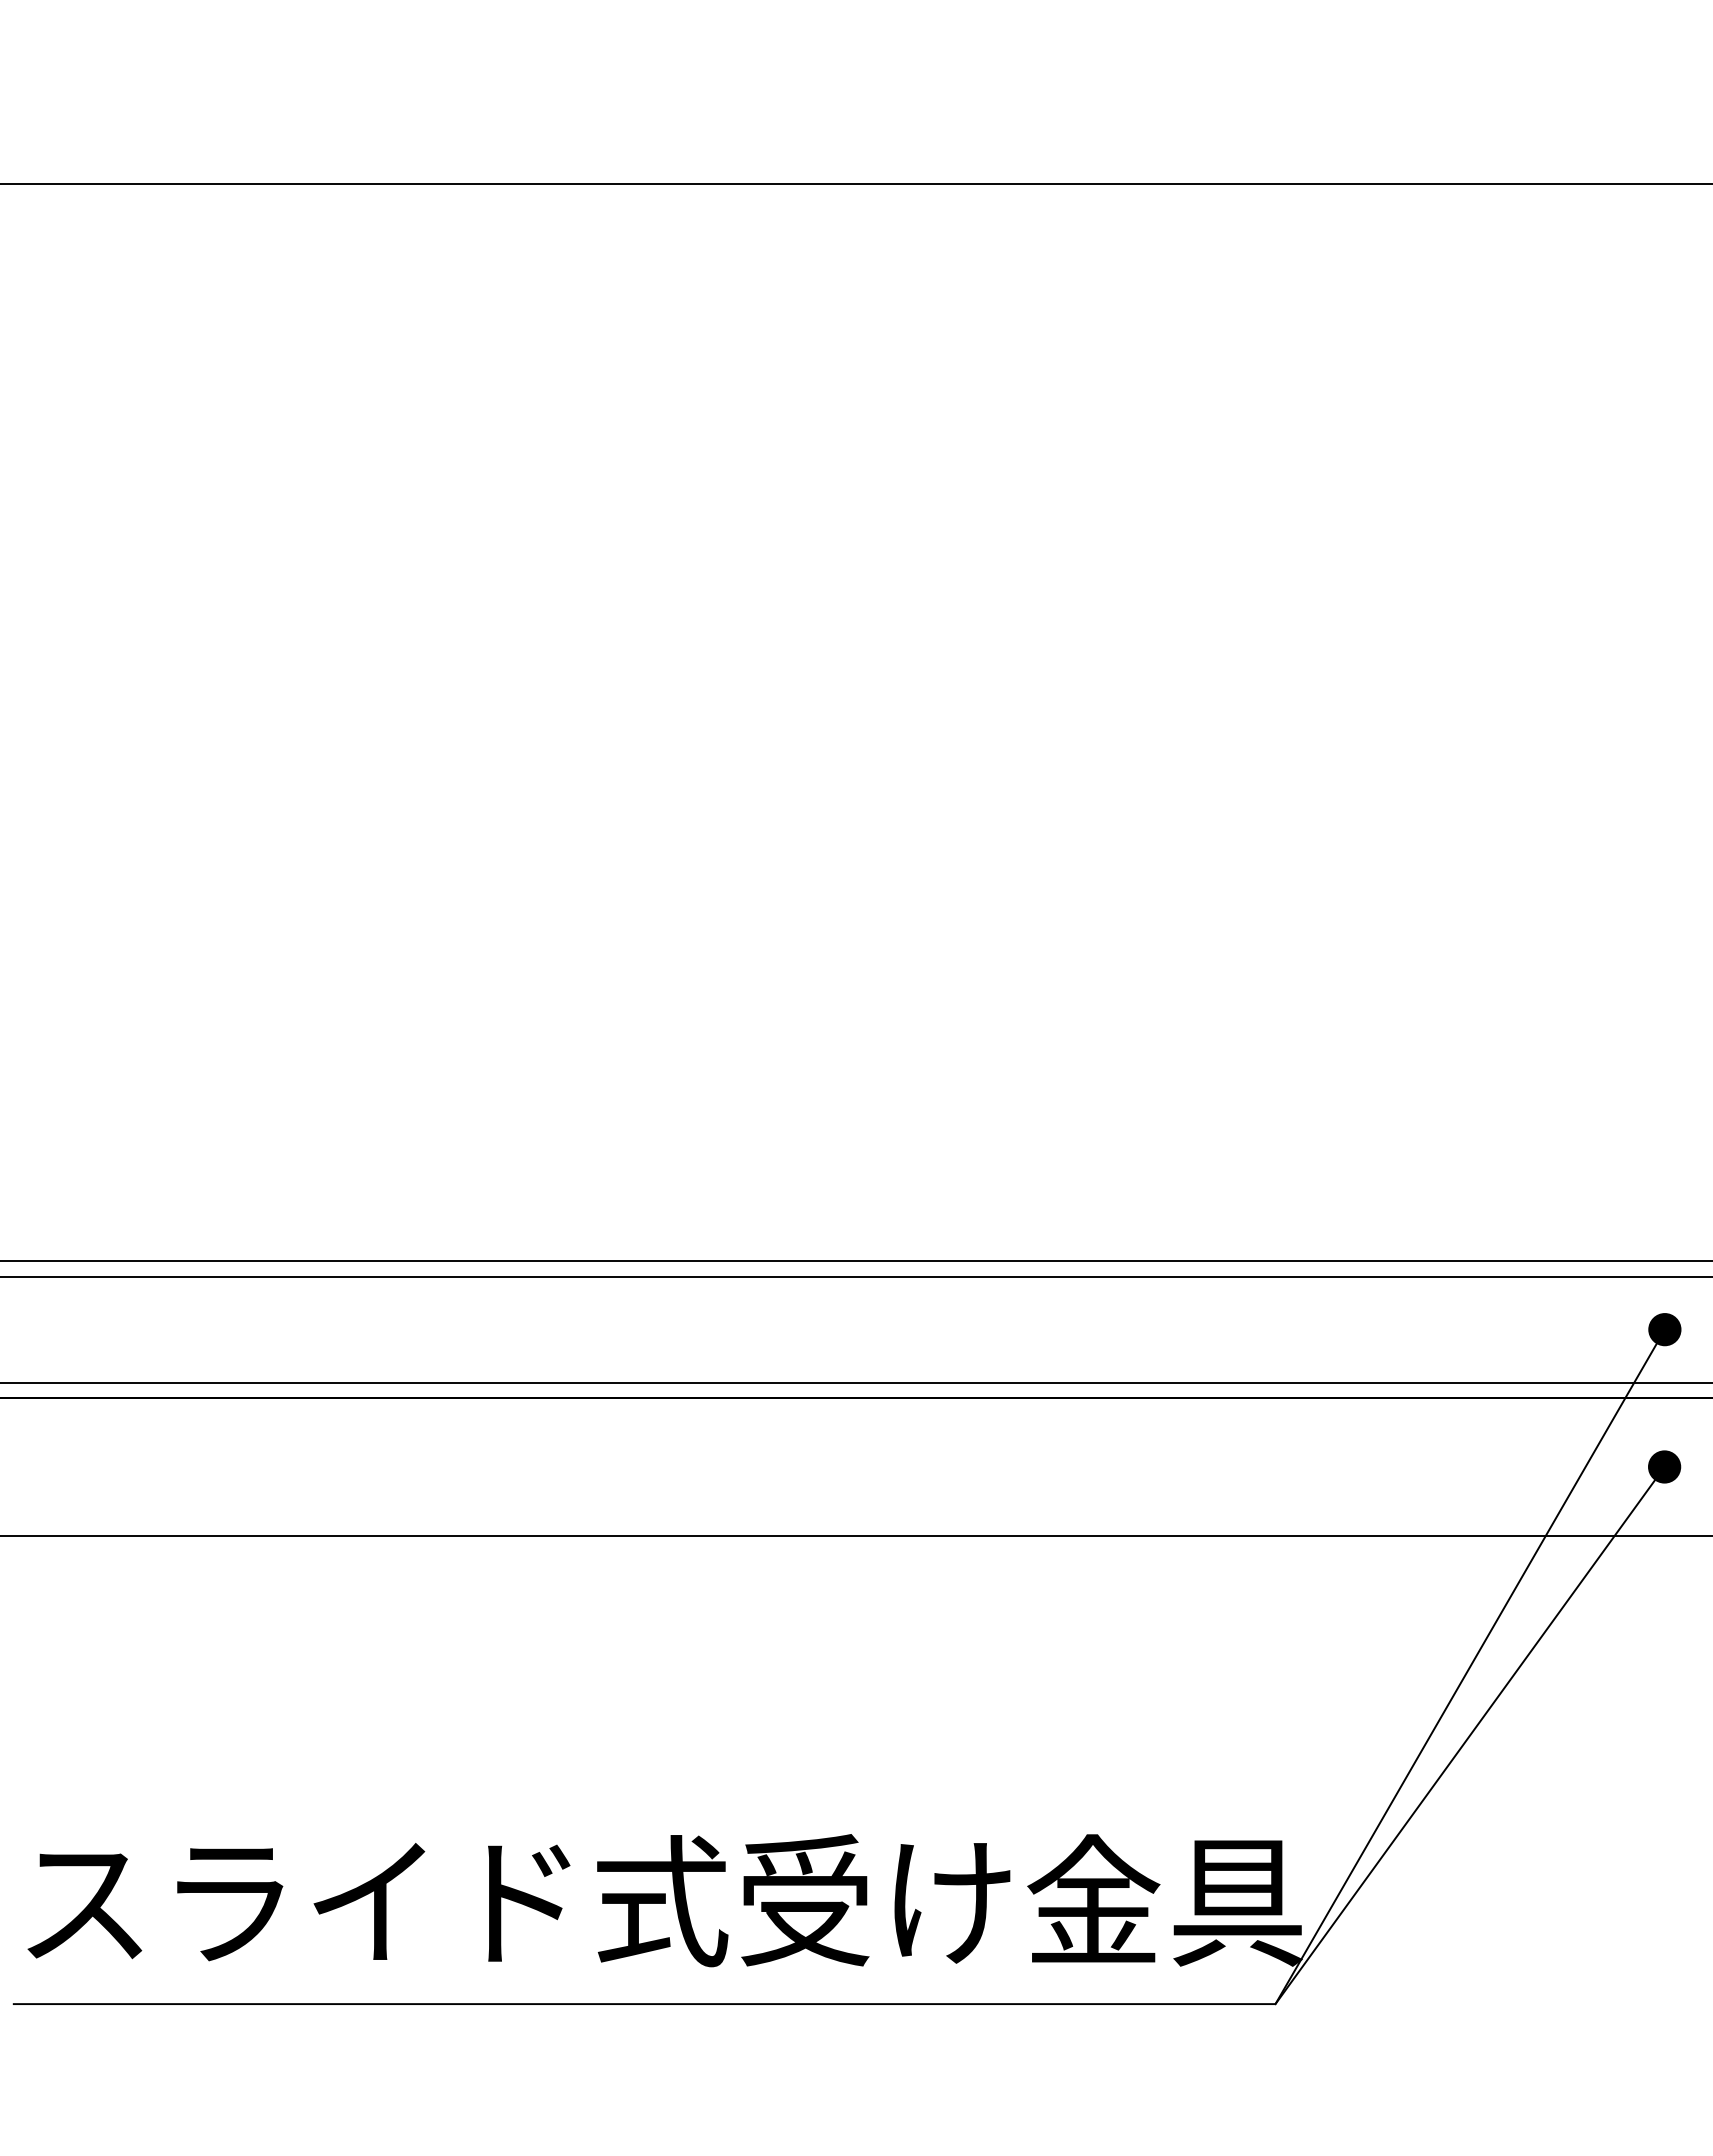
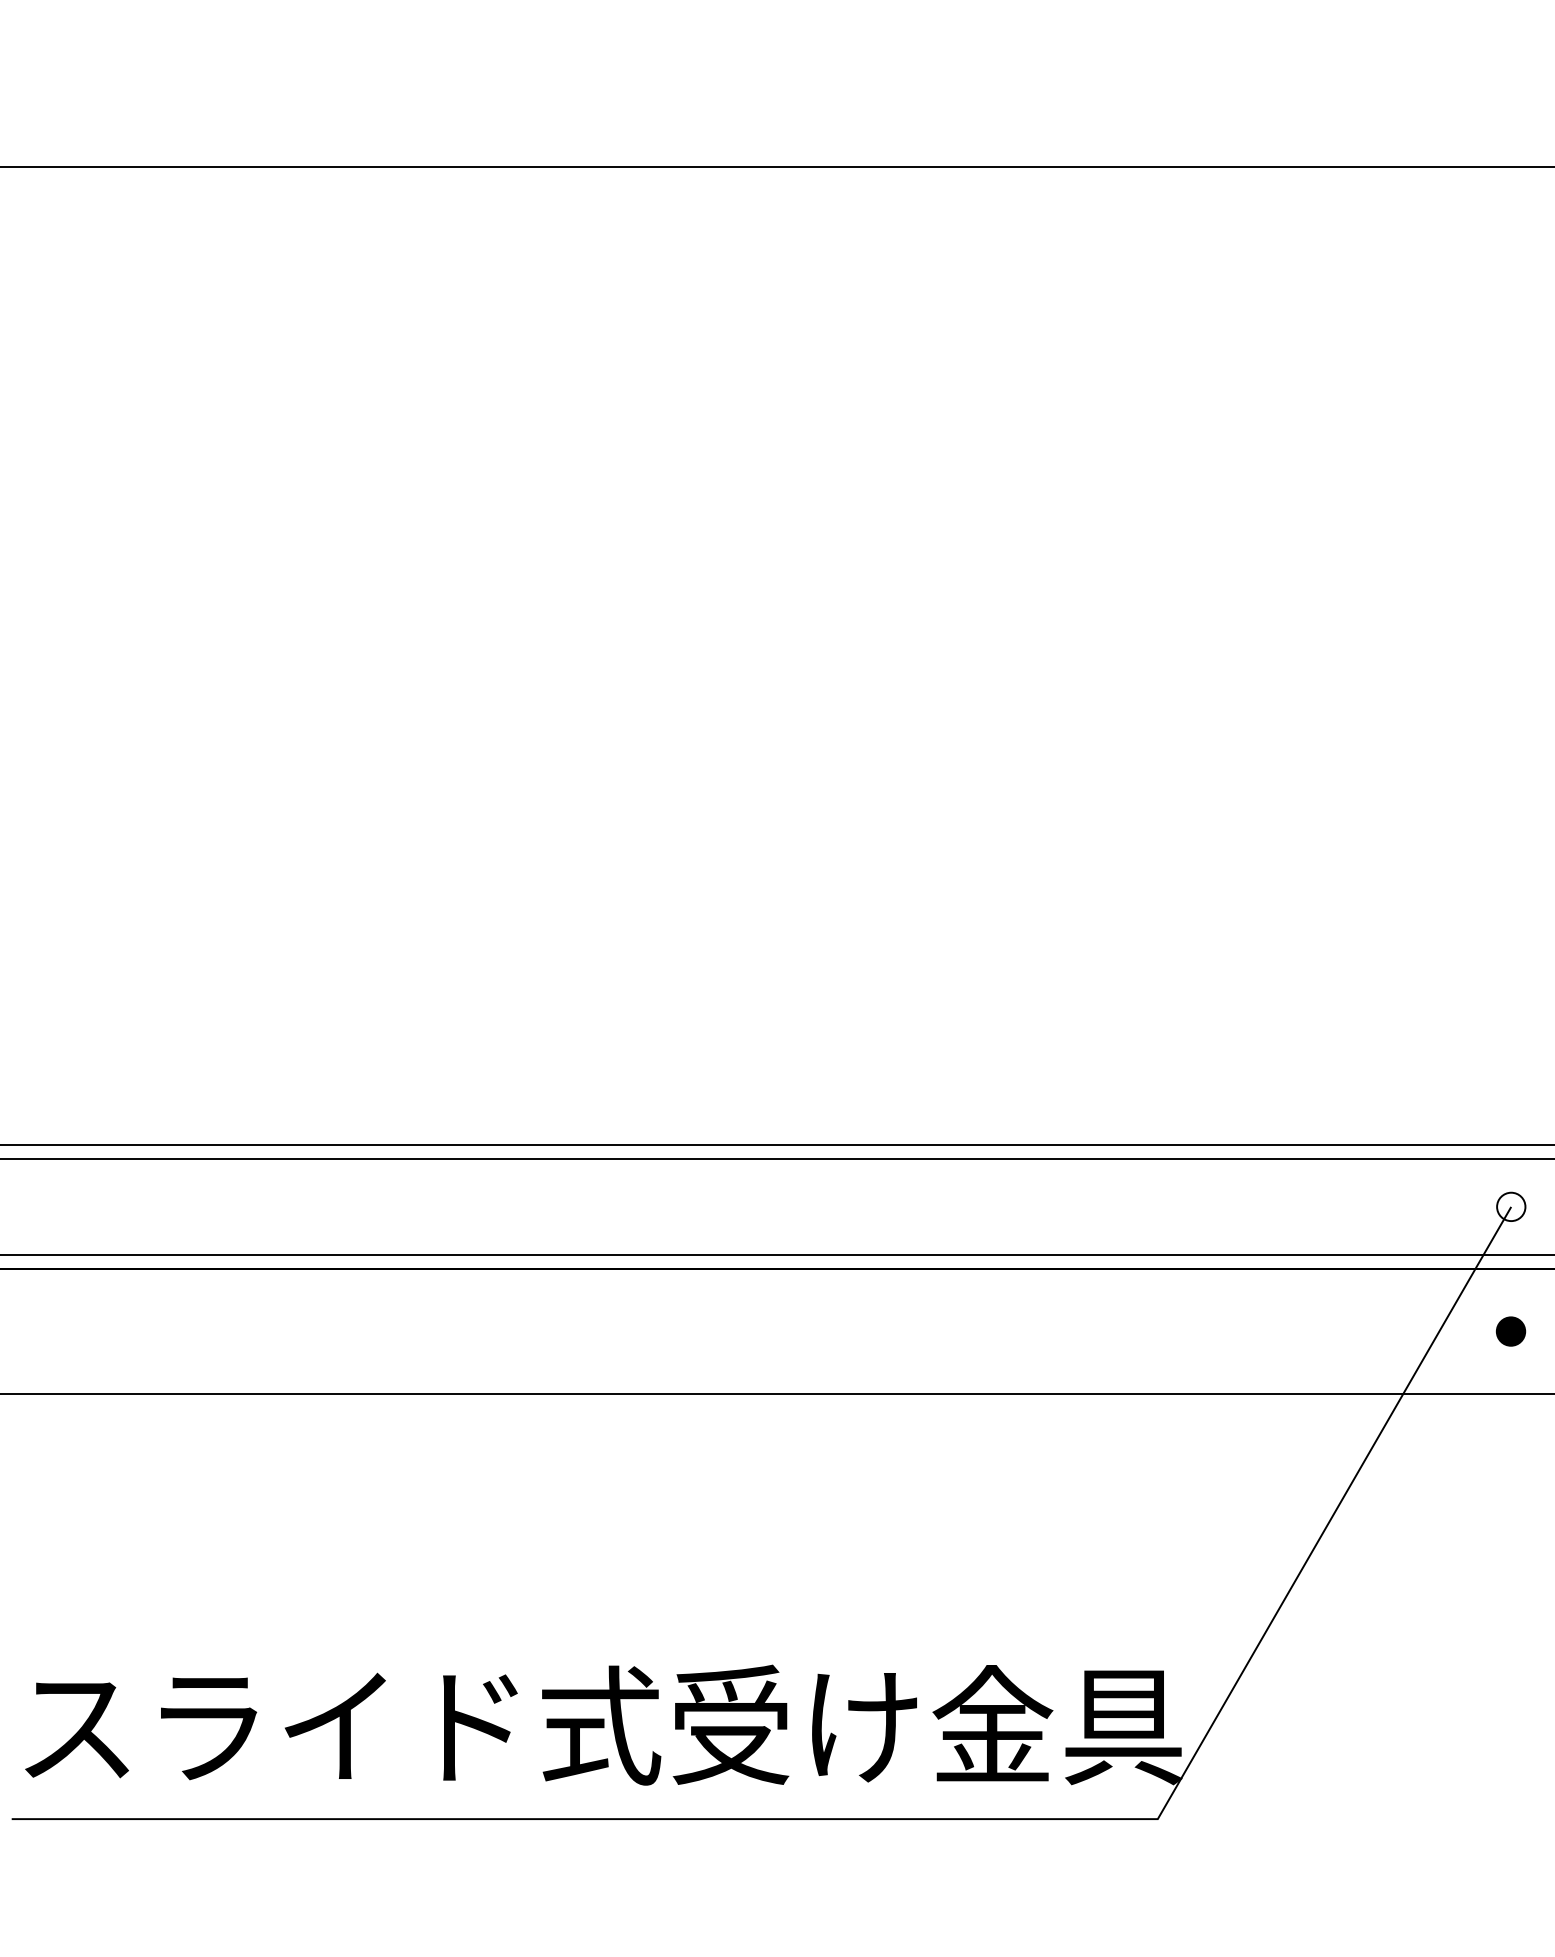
fill: (1664, 1329) -> (1510, 1206), removed
line: (1469, 1735) -> (1333, 1575), removed

